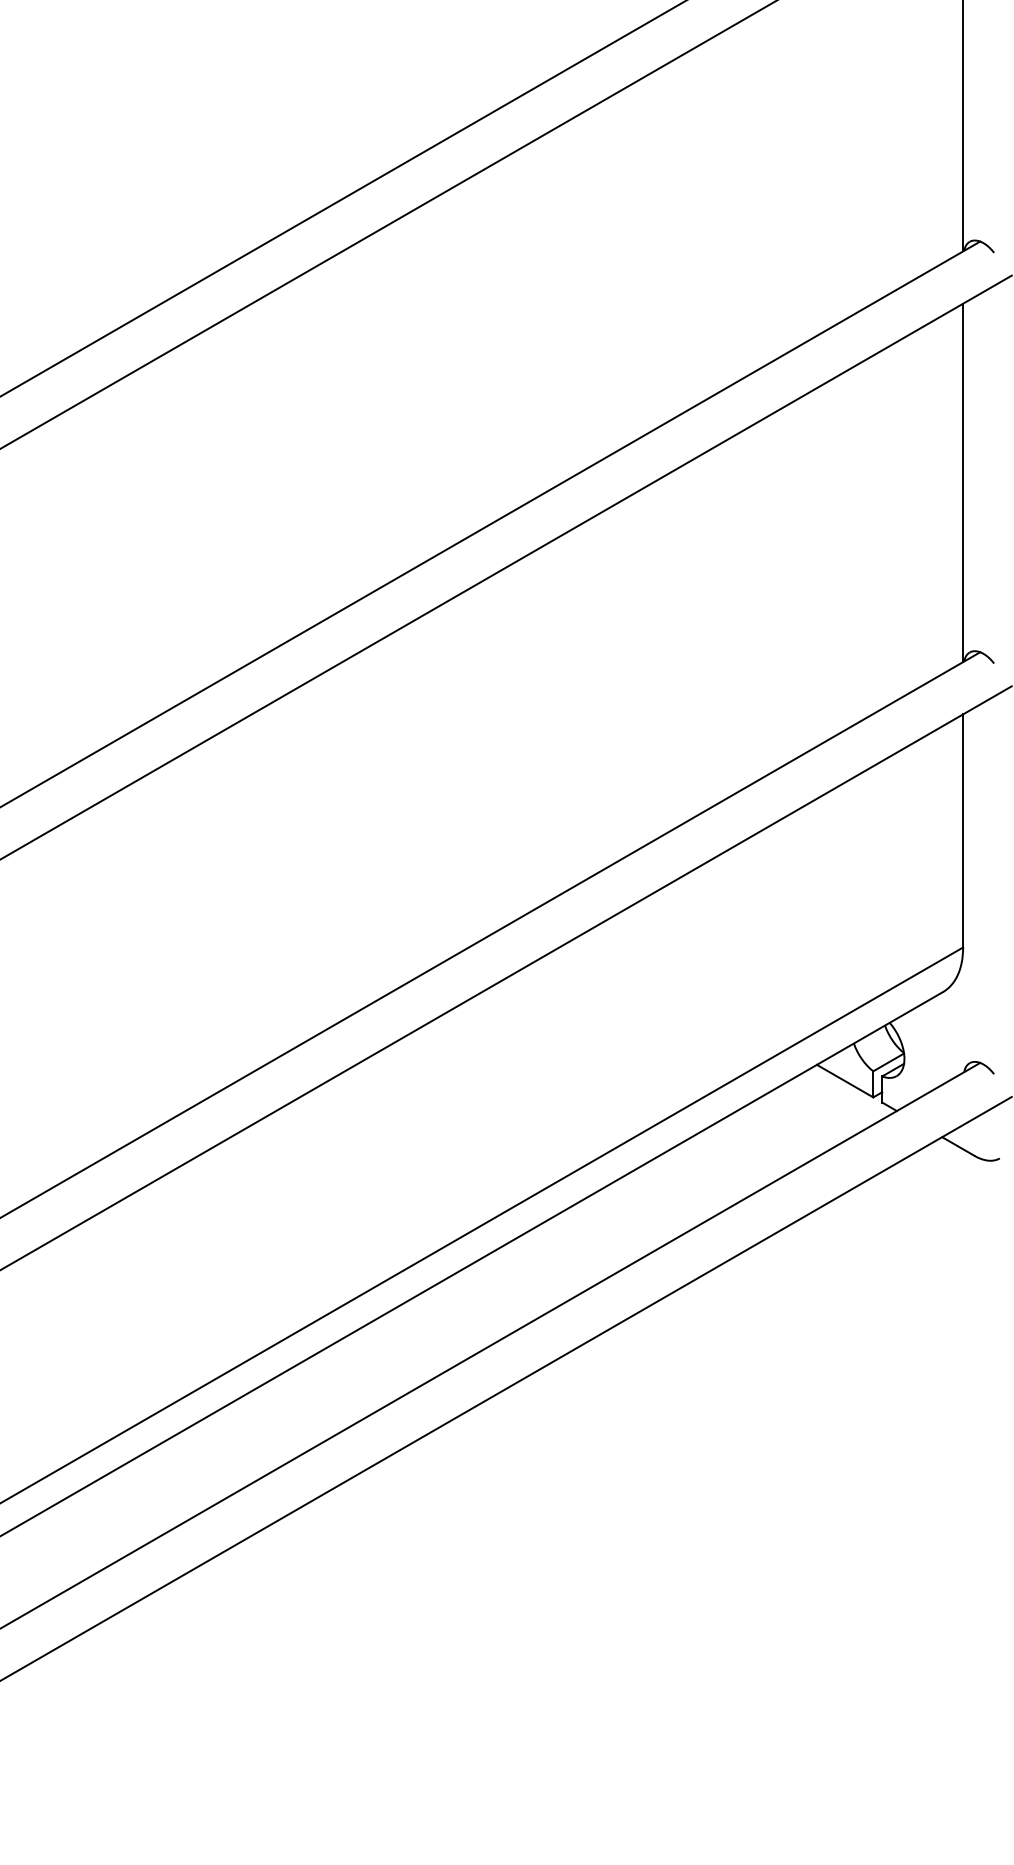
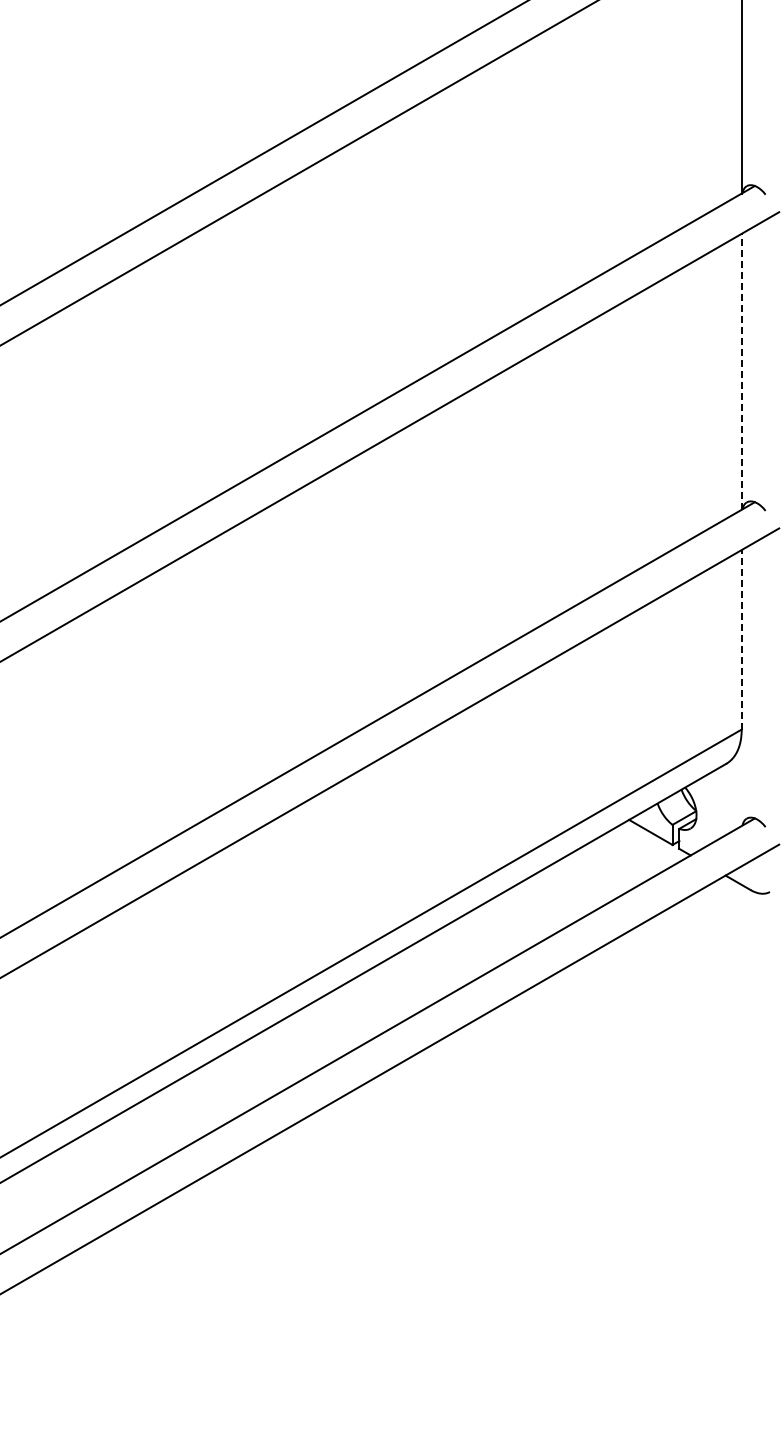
line: (962, 482) -> (741, 371), solid -> dashed
line: (962, 830) -> (741, 639), solid -> dashed

